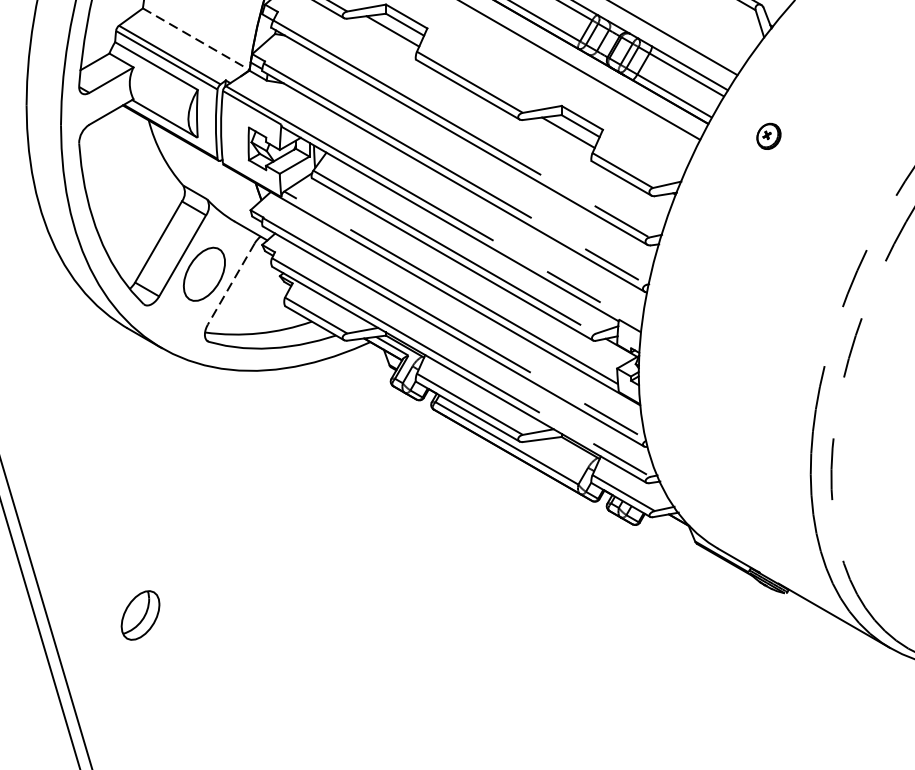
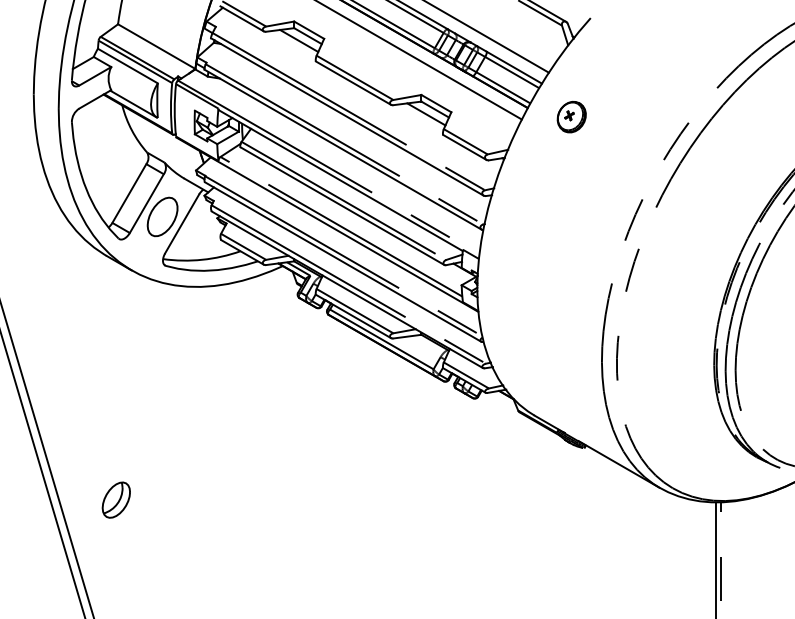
line: (195, 39) -> (156, 46), dashed -> solid
part: (768, 135) -> (571, 116), size x1.67
line: (231, 283) -> (182, 223), dashed -> solid
part: (139, 614) -> (115, 499), moved

